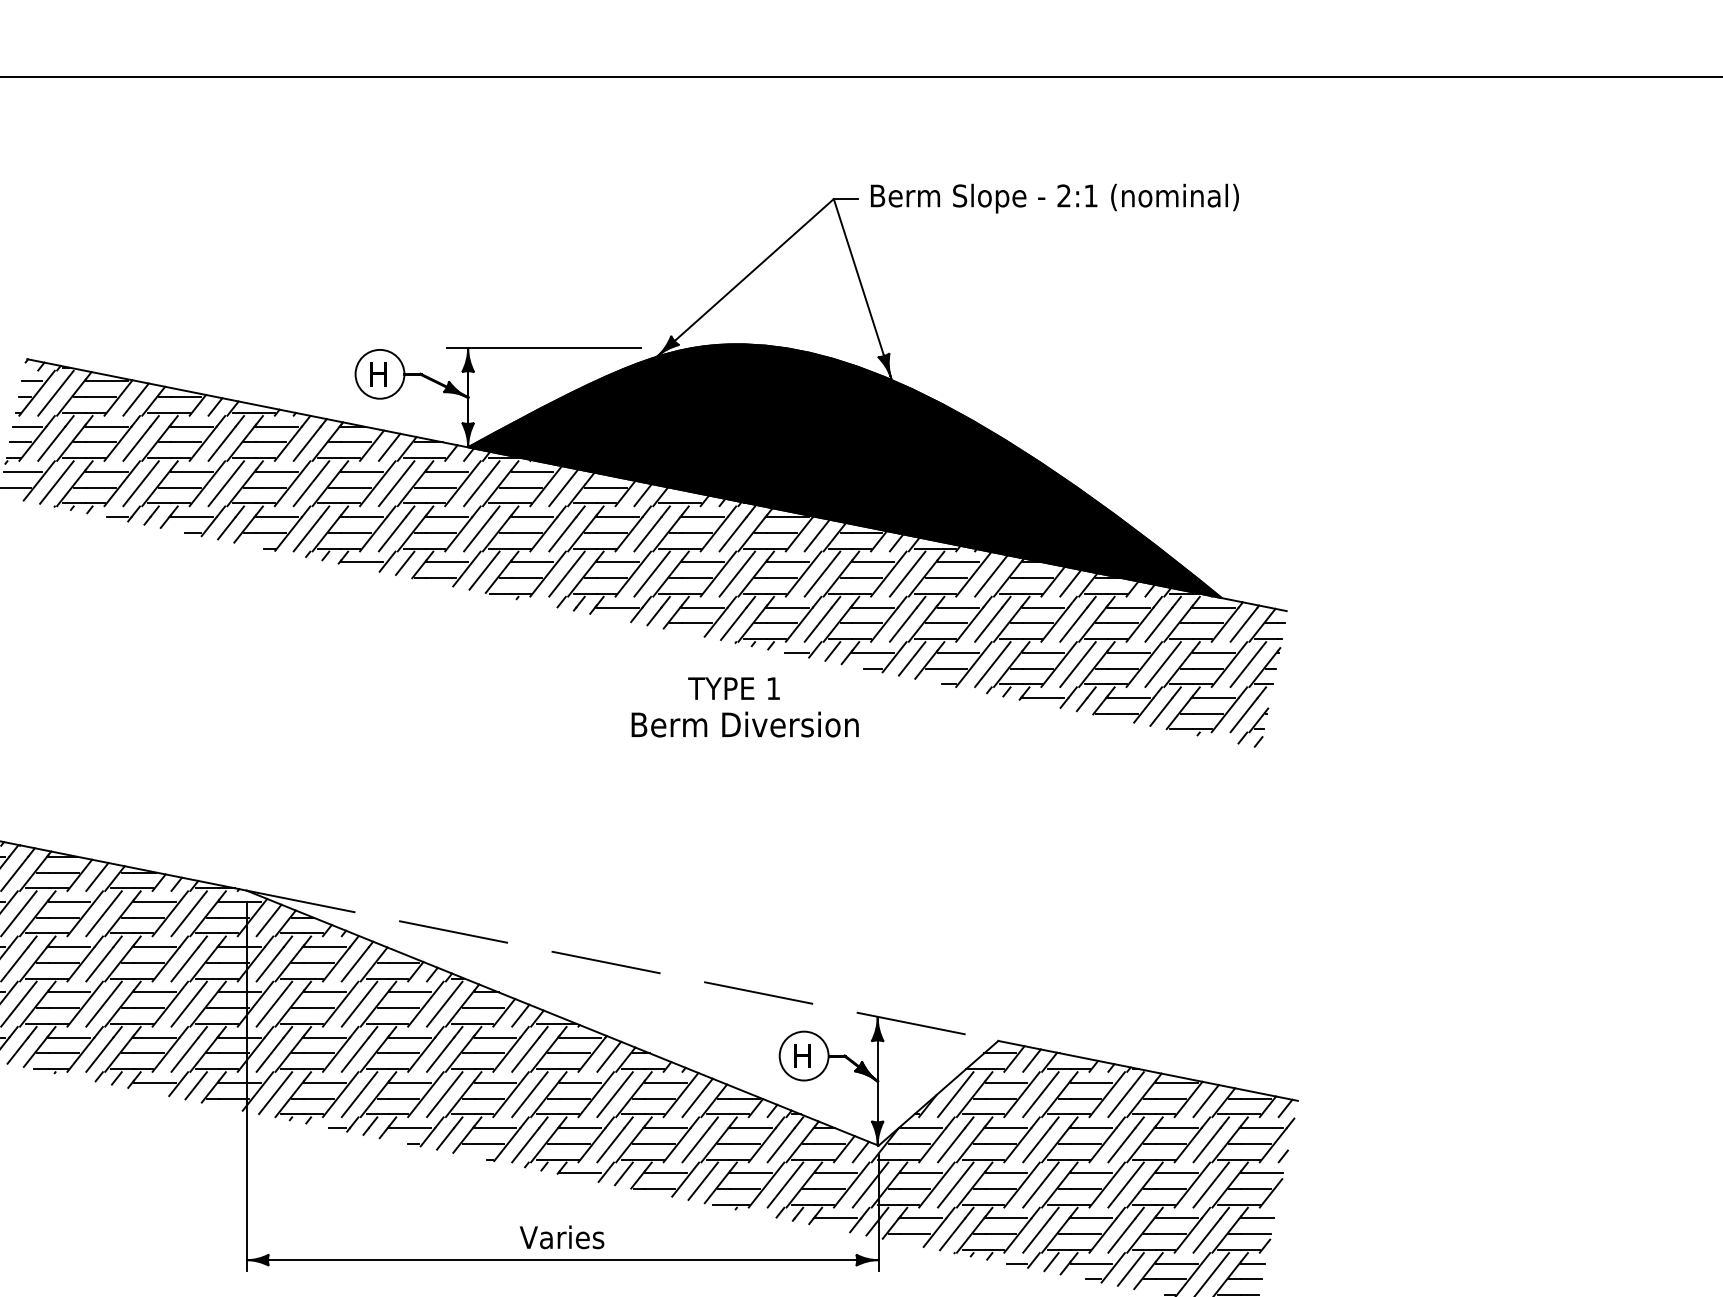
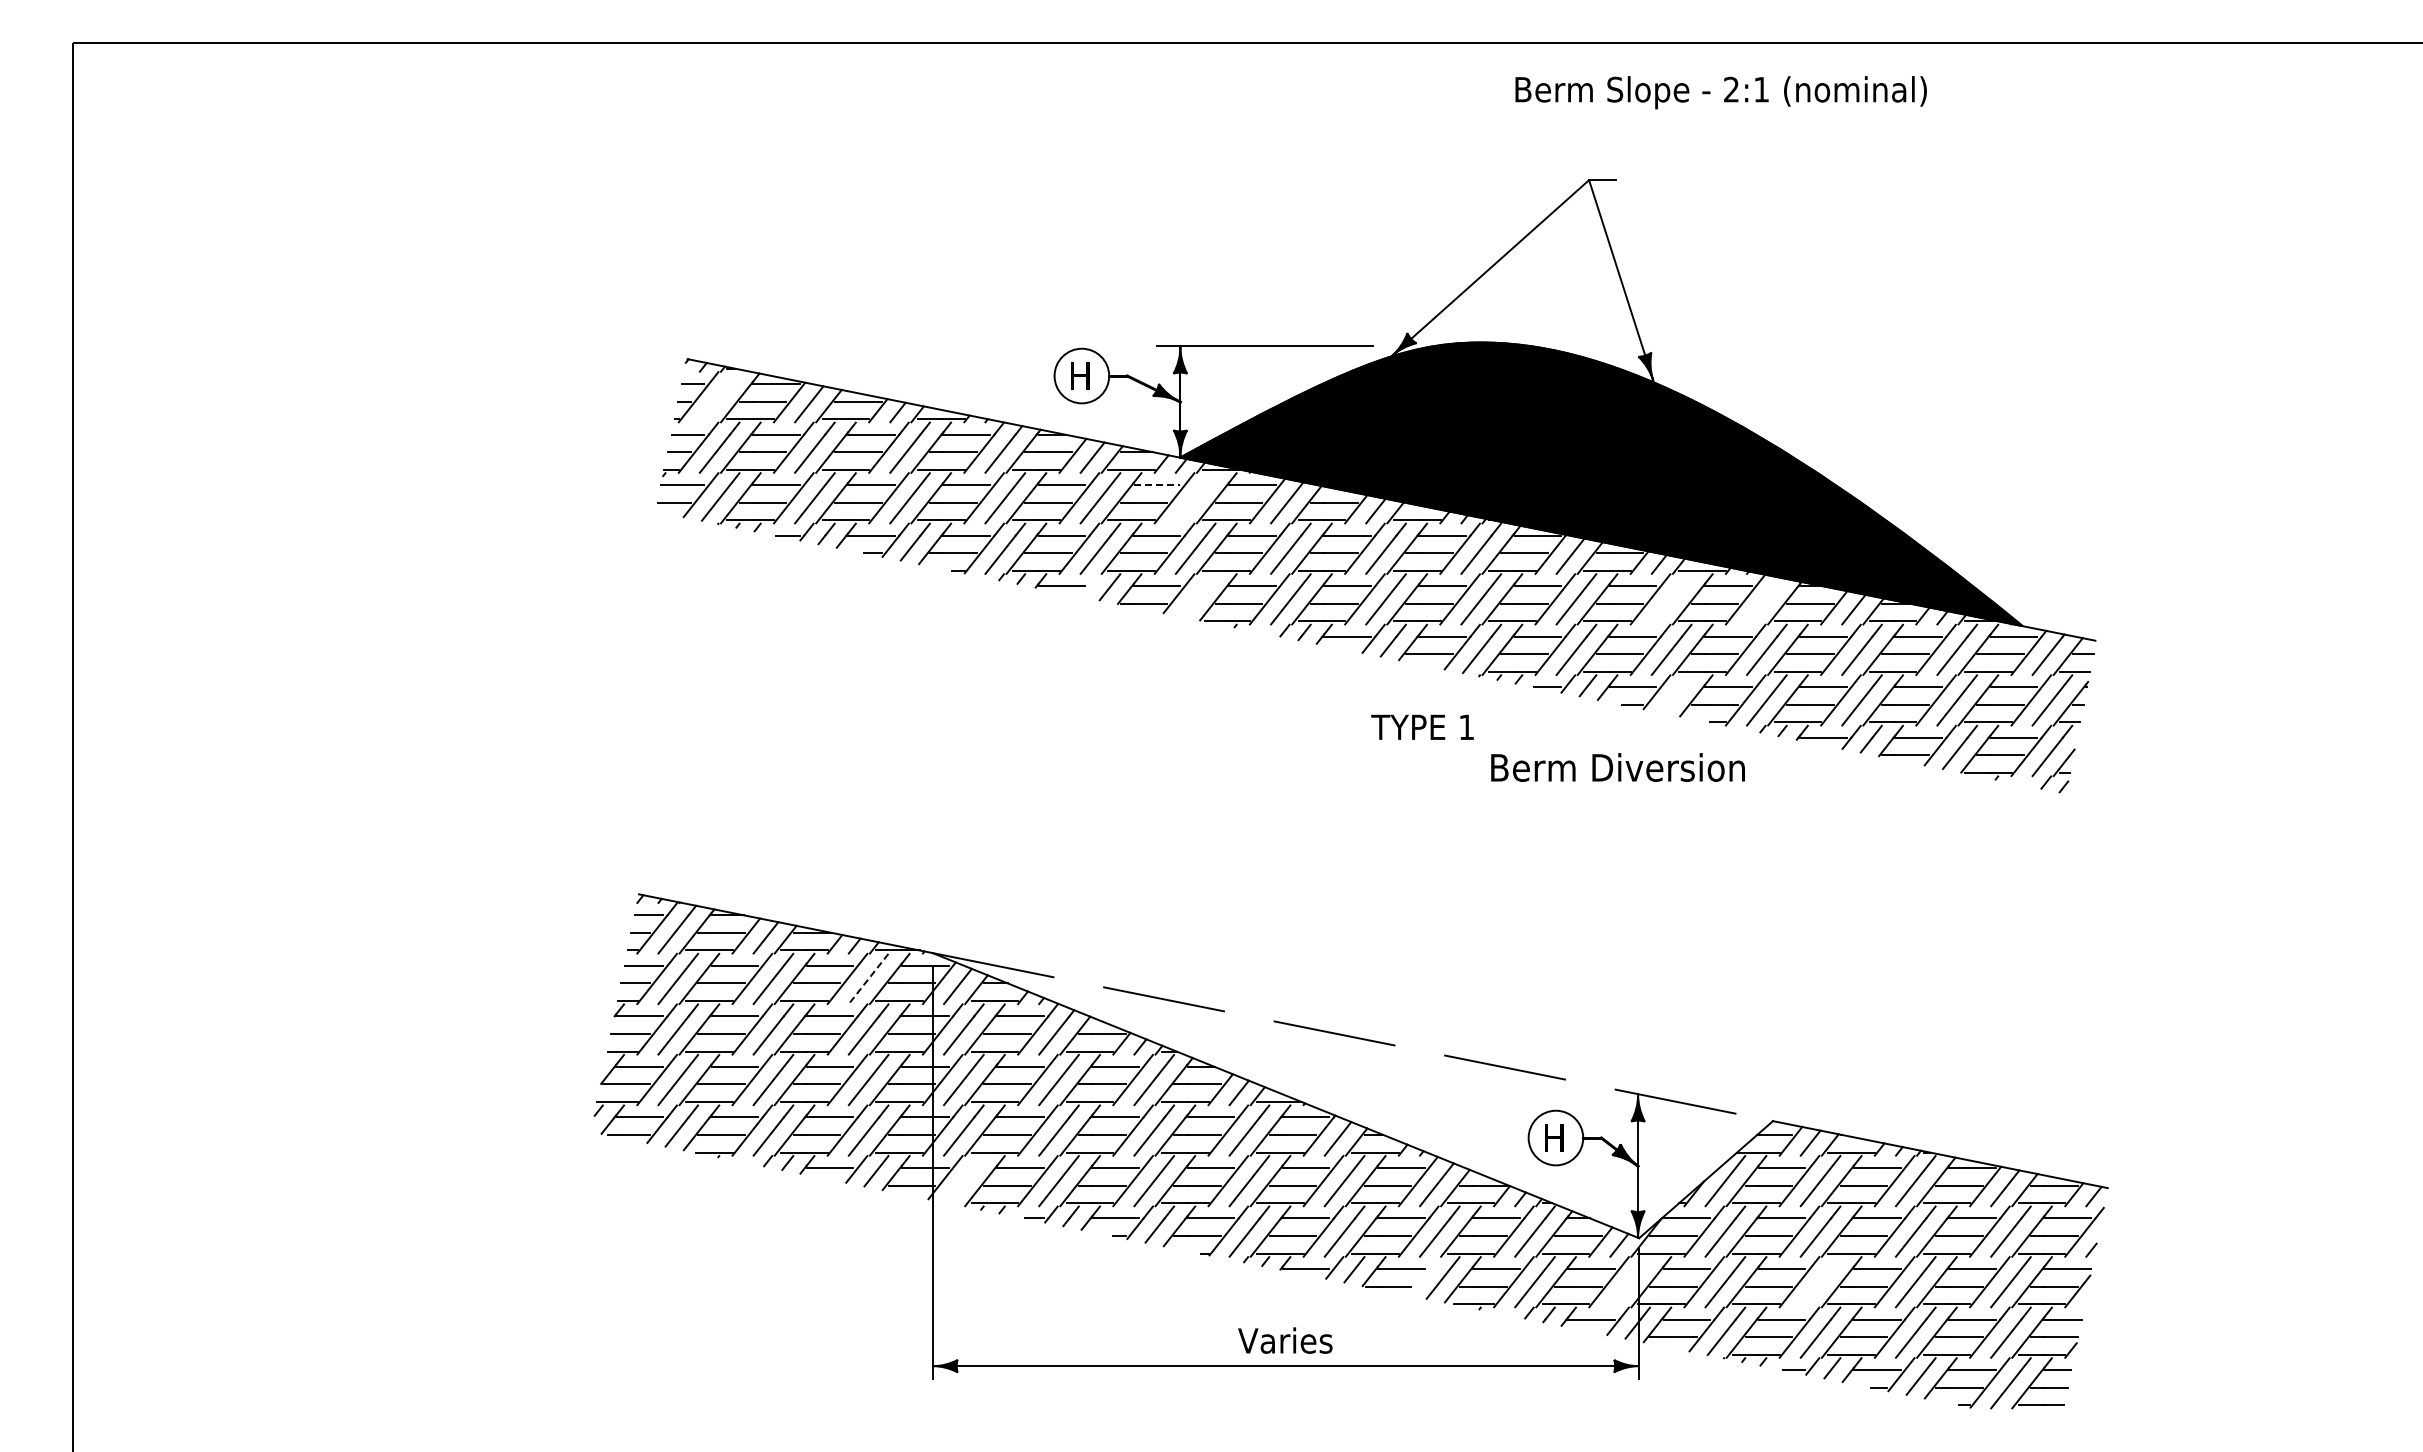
text: (1054, 198) -> (1720, 92), moved
line: (55, 393) -> (719, 397), removed
line: (447, 472) -> (1157, 485), solid -> dashed
line: (481, 483) -> (1195, 498), removed
line: (387, 561) -> (1090, 585), removed
line: (484, 570) -> (1198, 595), removed
line: (907, 574) -> (1671, 599), removed
line: (991, 576) -> (1765, 601), removed
line: (912, 658) -> (1676, 693), removed
text: (733, 687) -> (1422, 726), moved
text: (744, 724) -> (1617, 767), moved
line: (189, 913) -> (868, 978), solid -> dashed
line: (274, 1093) -> (964, 1179), removed
line: (685, 1179) -> (1423, 1276), removed
line: (870, 1185) -> (1630, 1282), removed
line: (1040, 1185) -> (1820, 1282), removed

